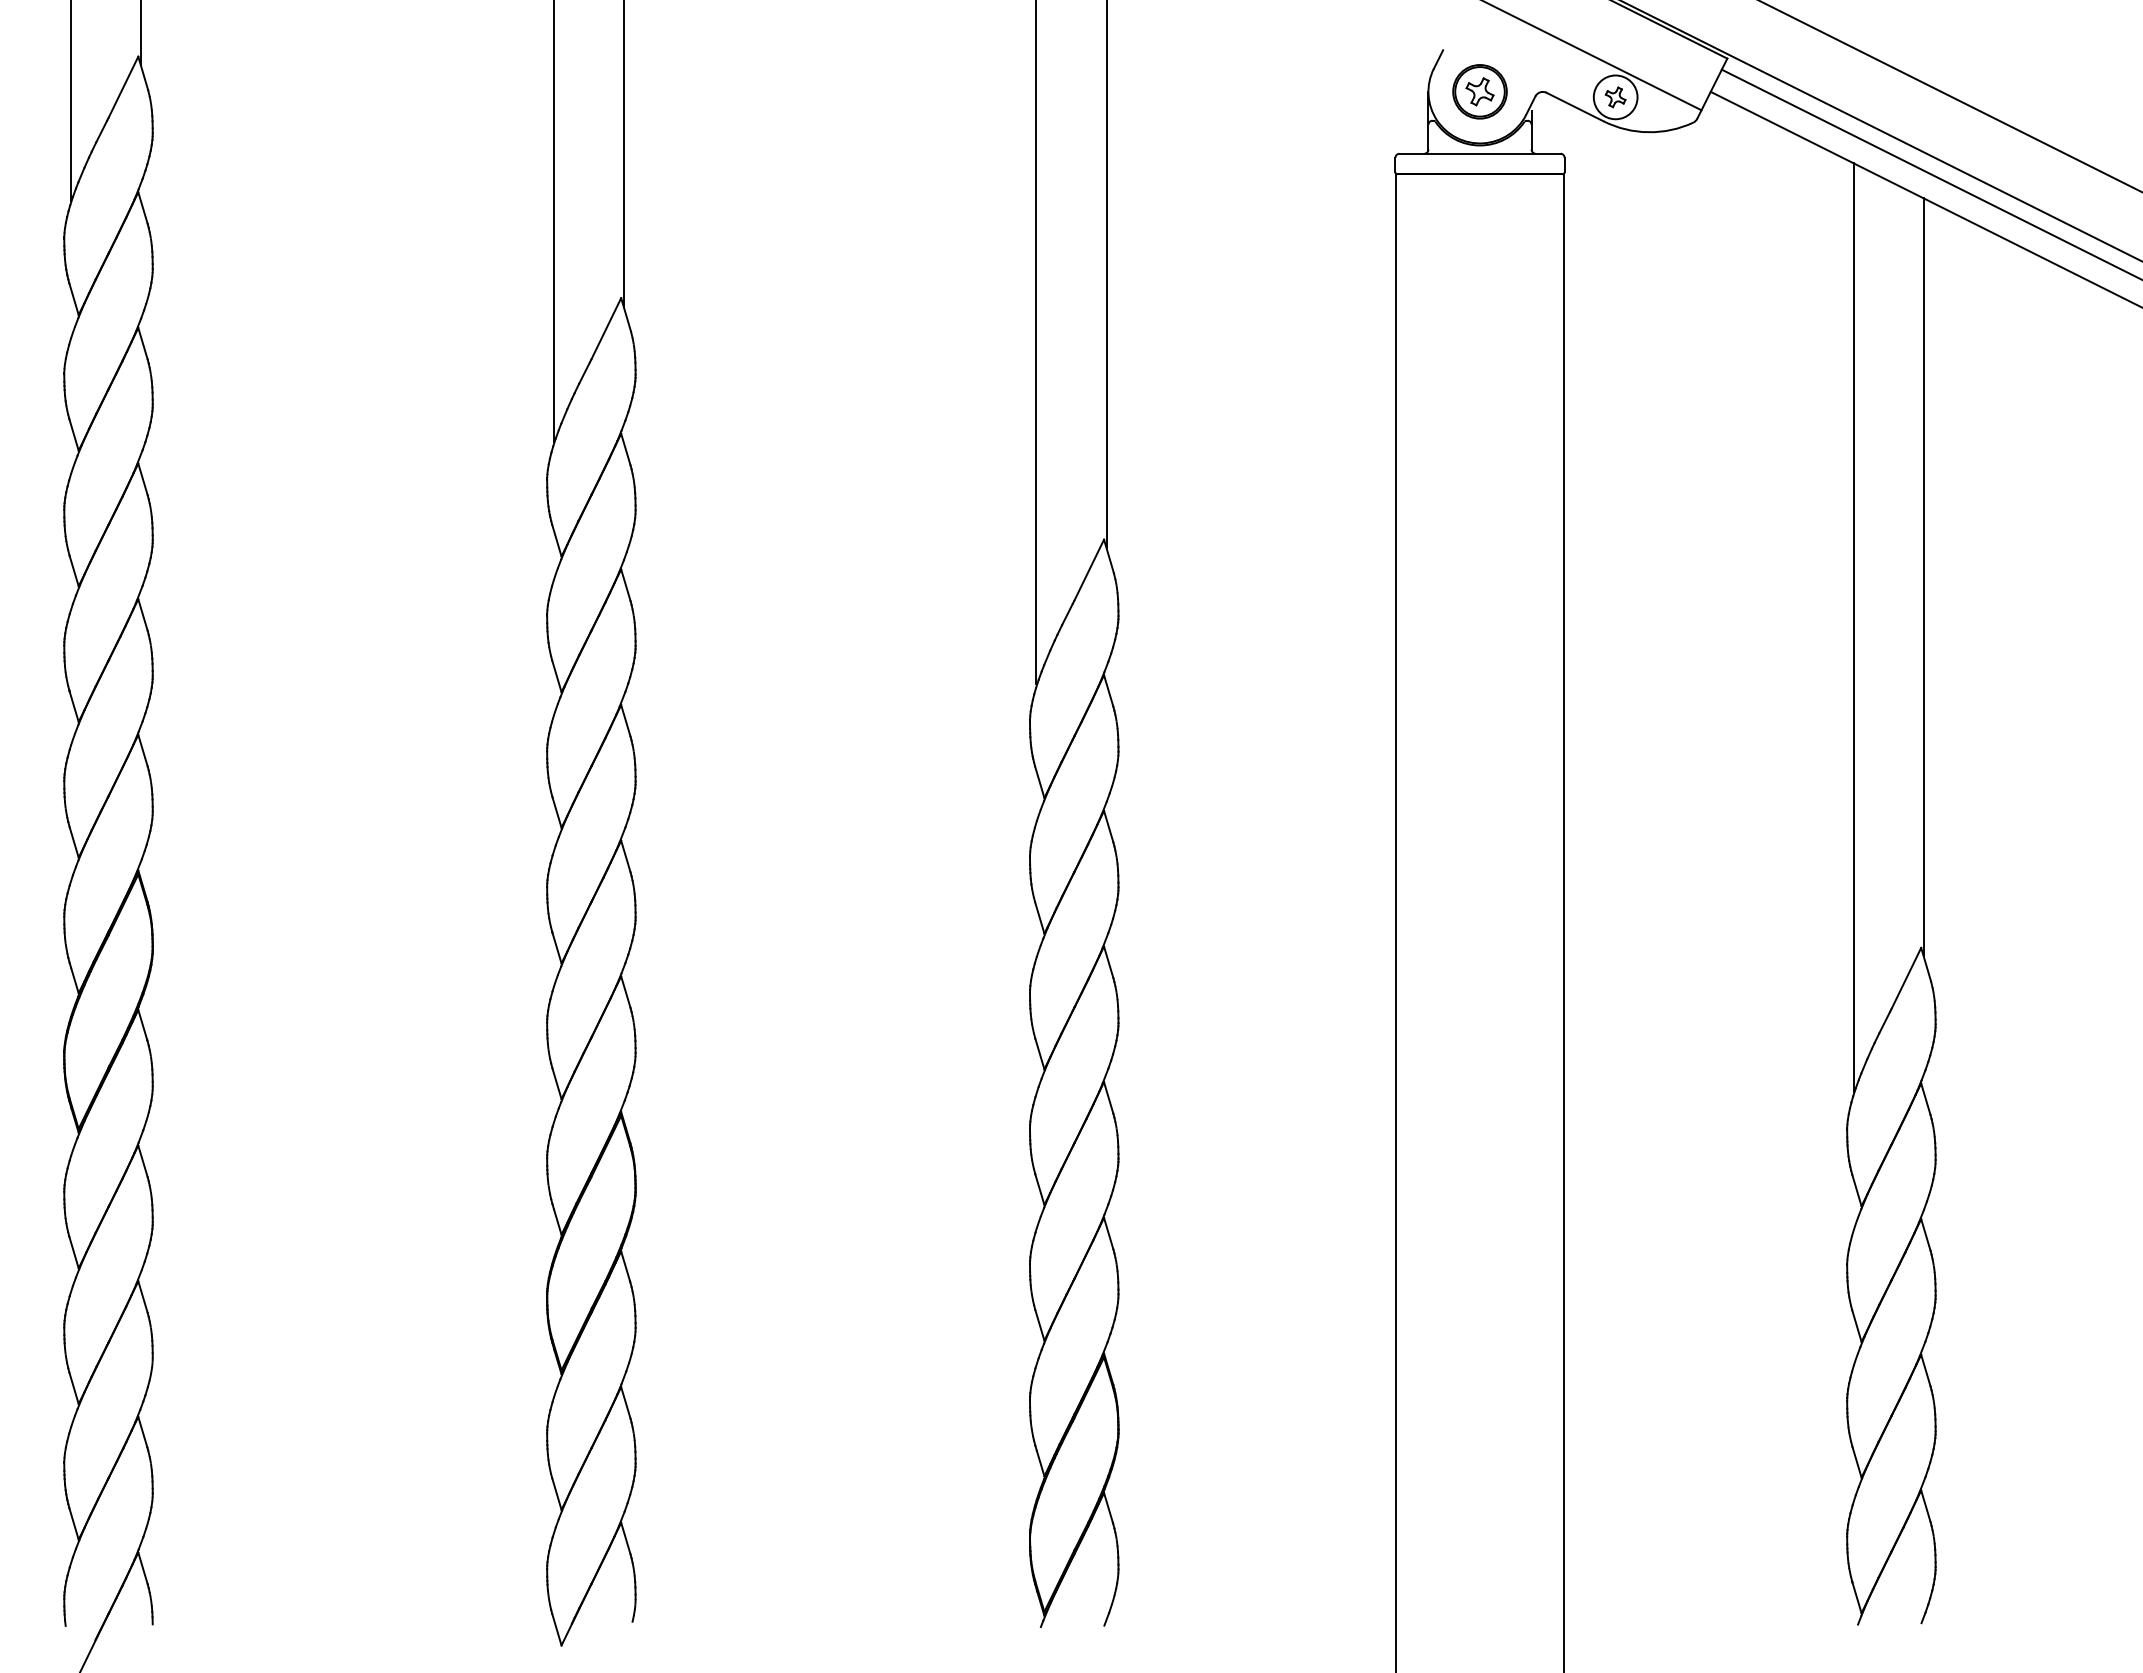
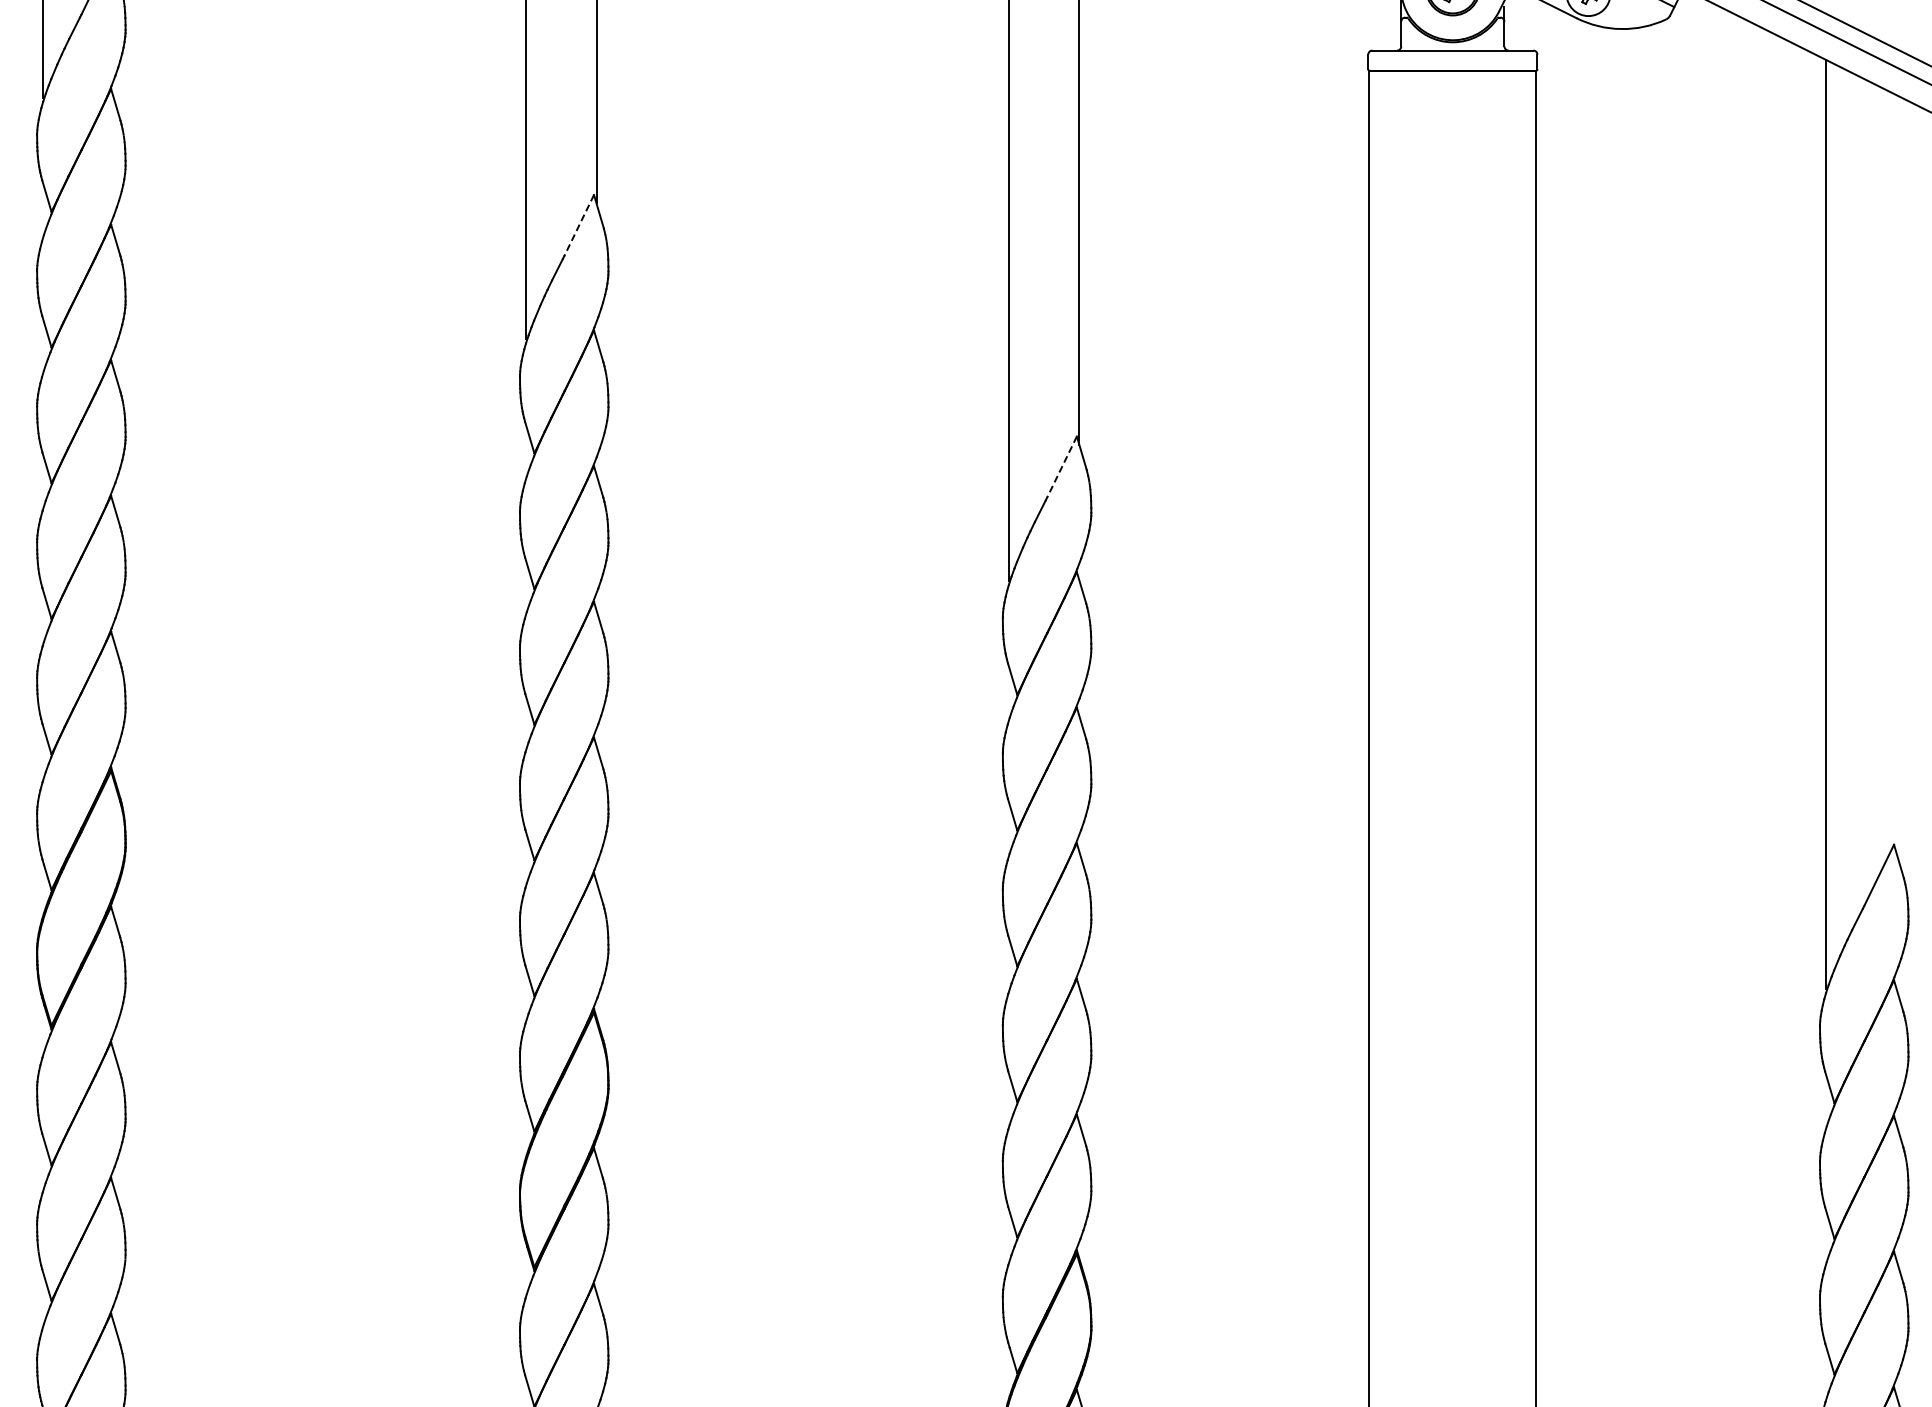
line: (606, 329) -> (579, 226), solid -> dashed
line: (1088, 570) -> (1061, 467), solid -> dashed
line: (1923, 577) -> (1896, 474), removed

